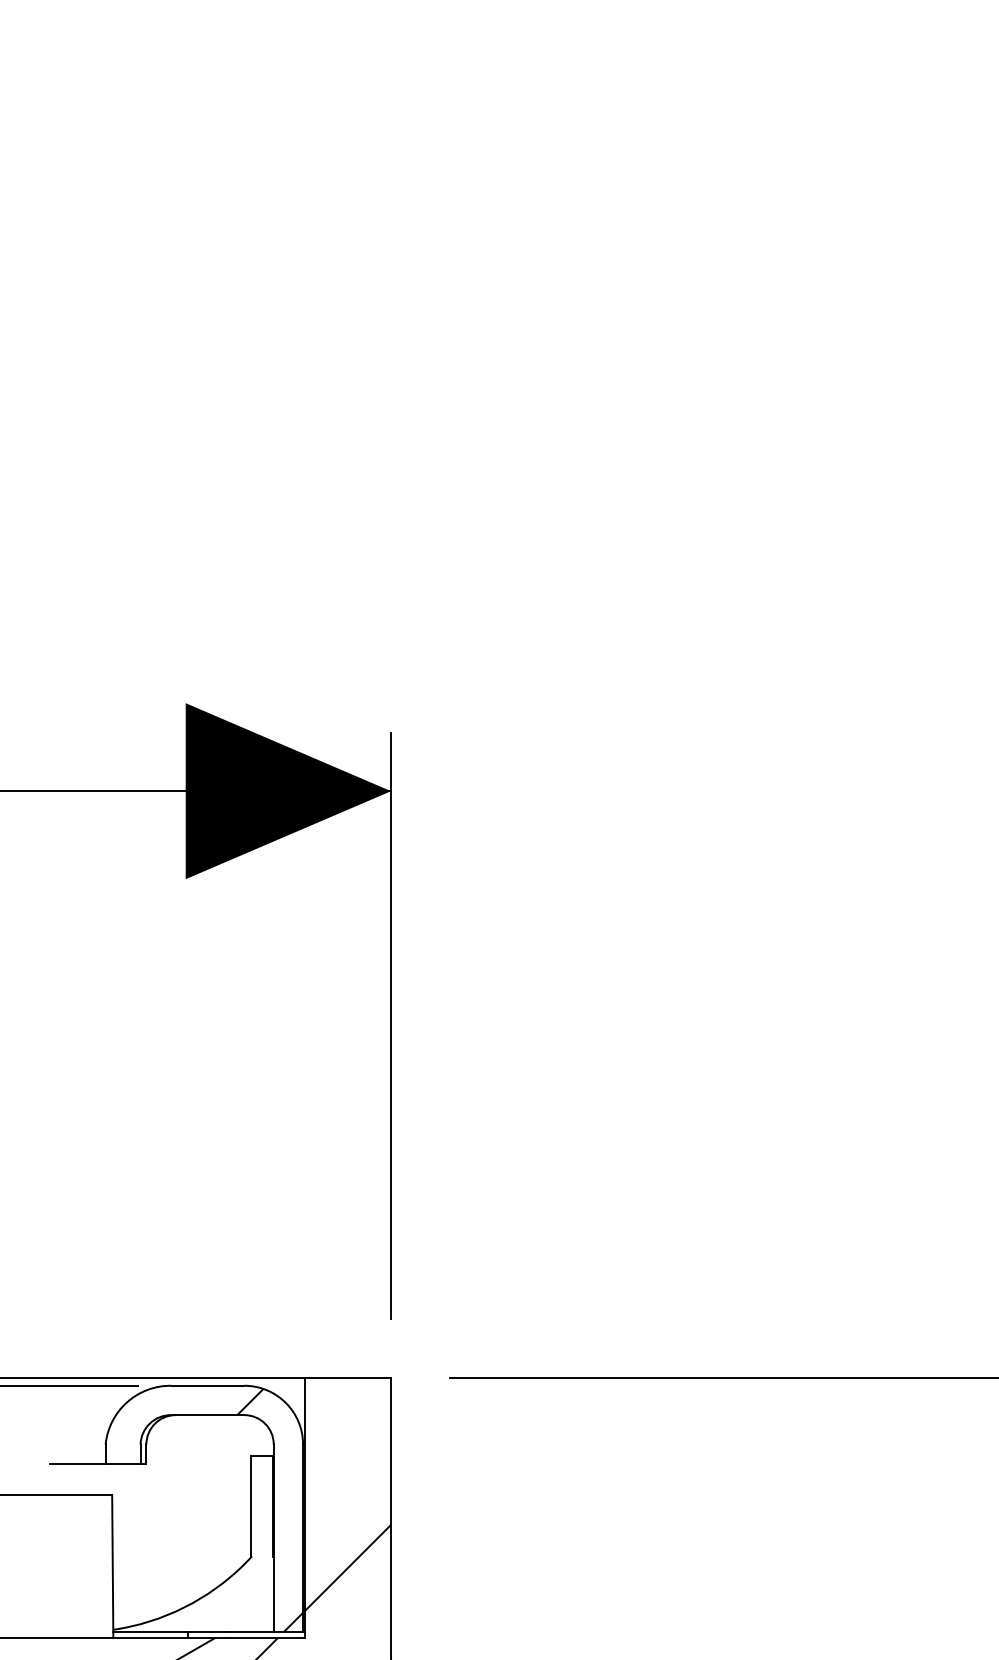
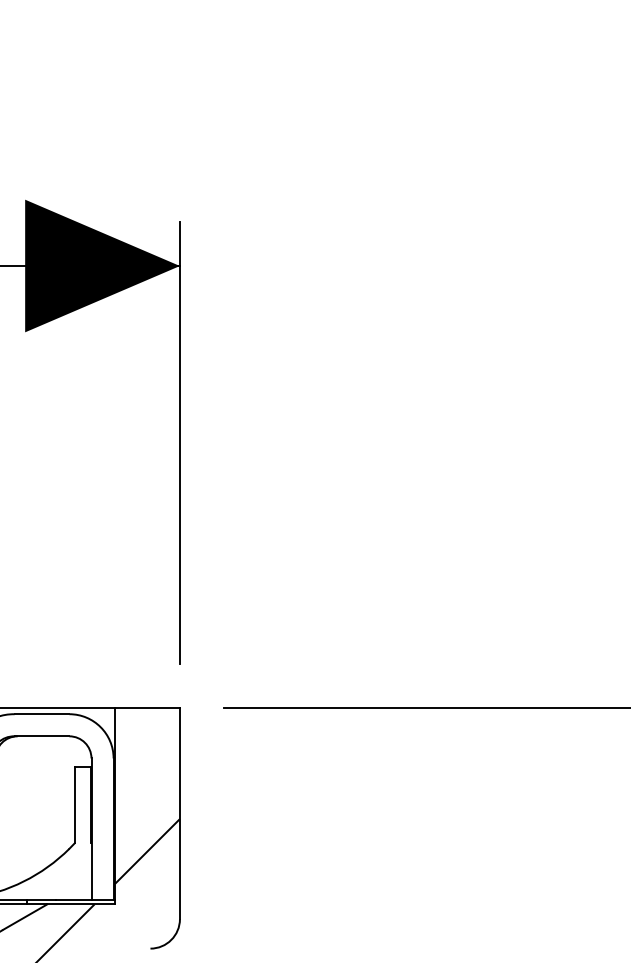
hatch: (270, 1510) -> (89, 808), removed

